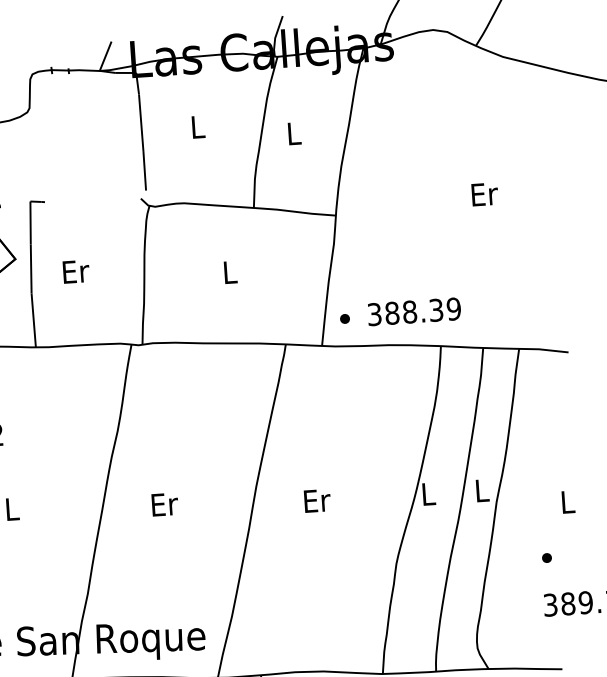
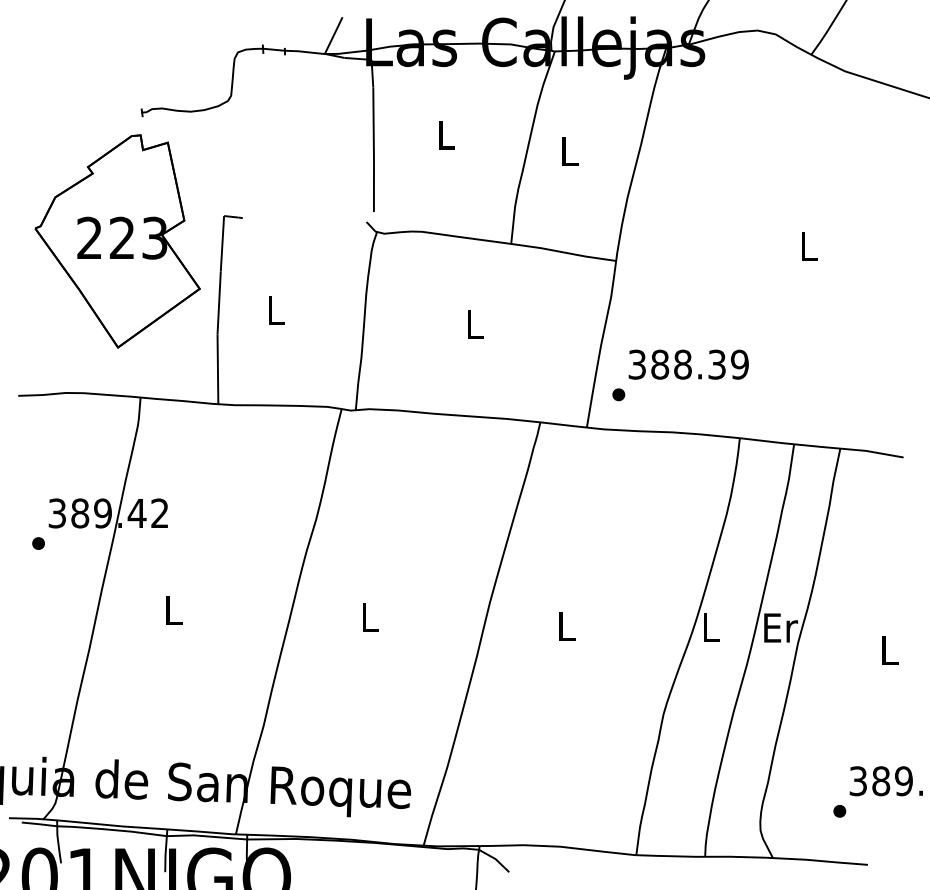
text: (484, 194) -> (809, 246), Er -> L
text: (75, 271) -> (276, 310), Er -> L
text: (414, 311) -> (688, 364), moved
text: (483, 490) -> (781, 627), L -> Er
text: (317, 500) -> (567, 626), Er -> L
text: (164, 504) -> (370, 617), Er -> L
part: (546, 558) -> (839, 811), moved

